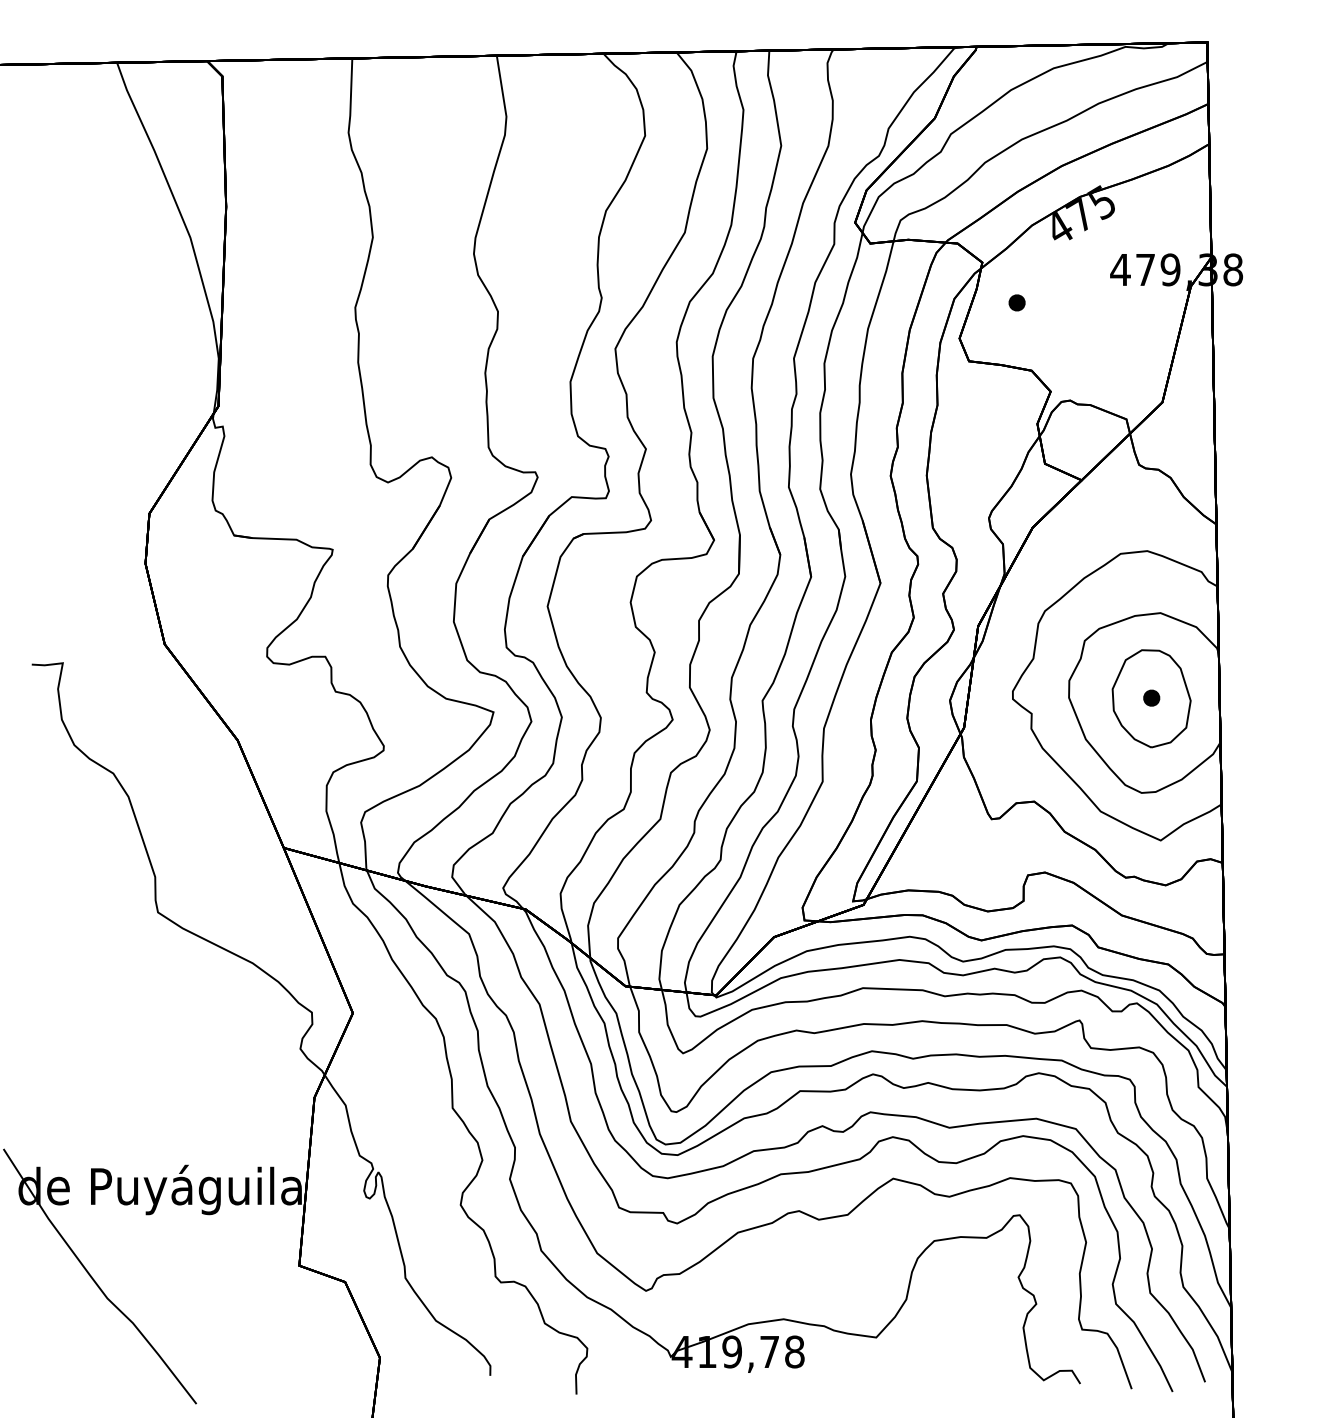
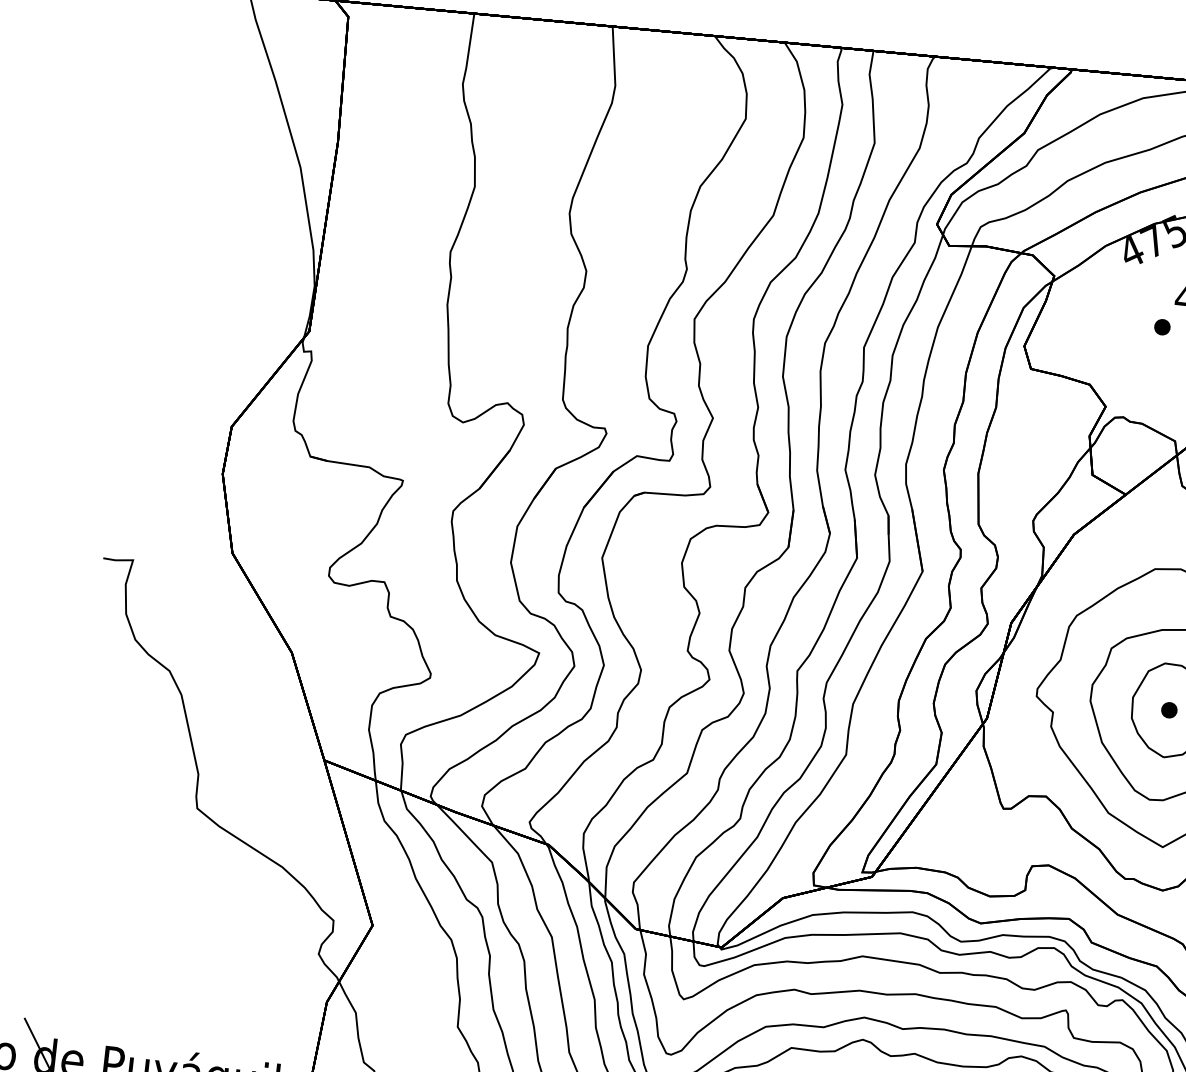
part: (1016, 302) -> (1161, 326), moved

